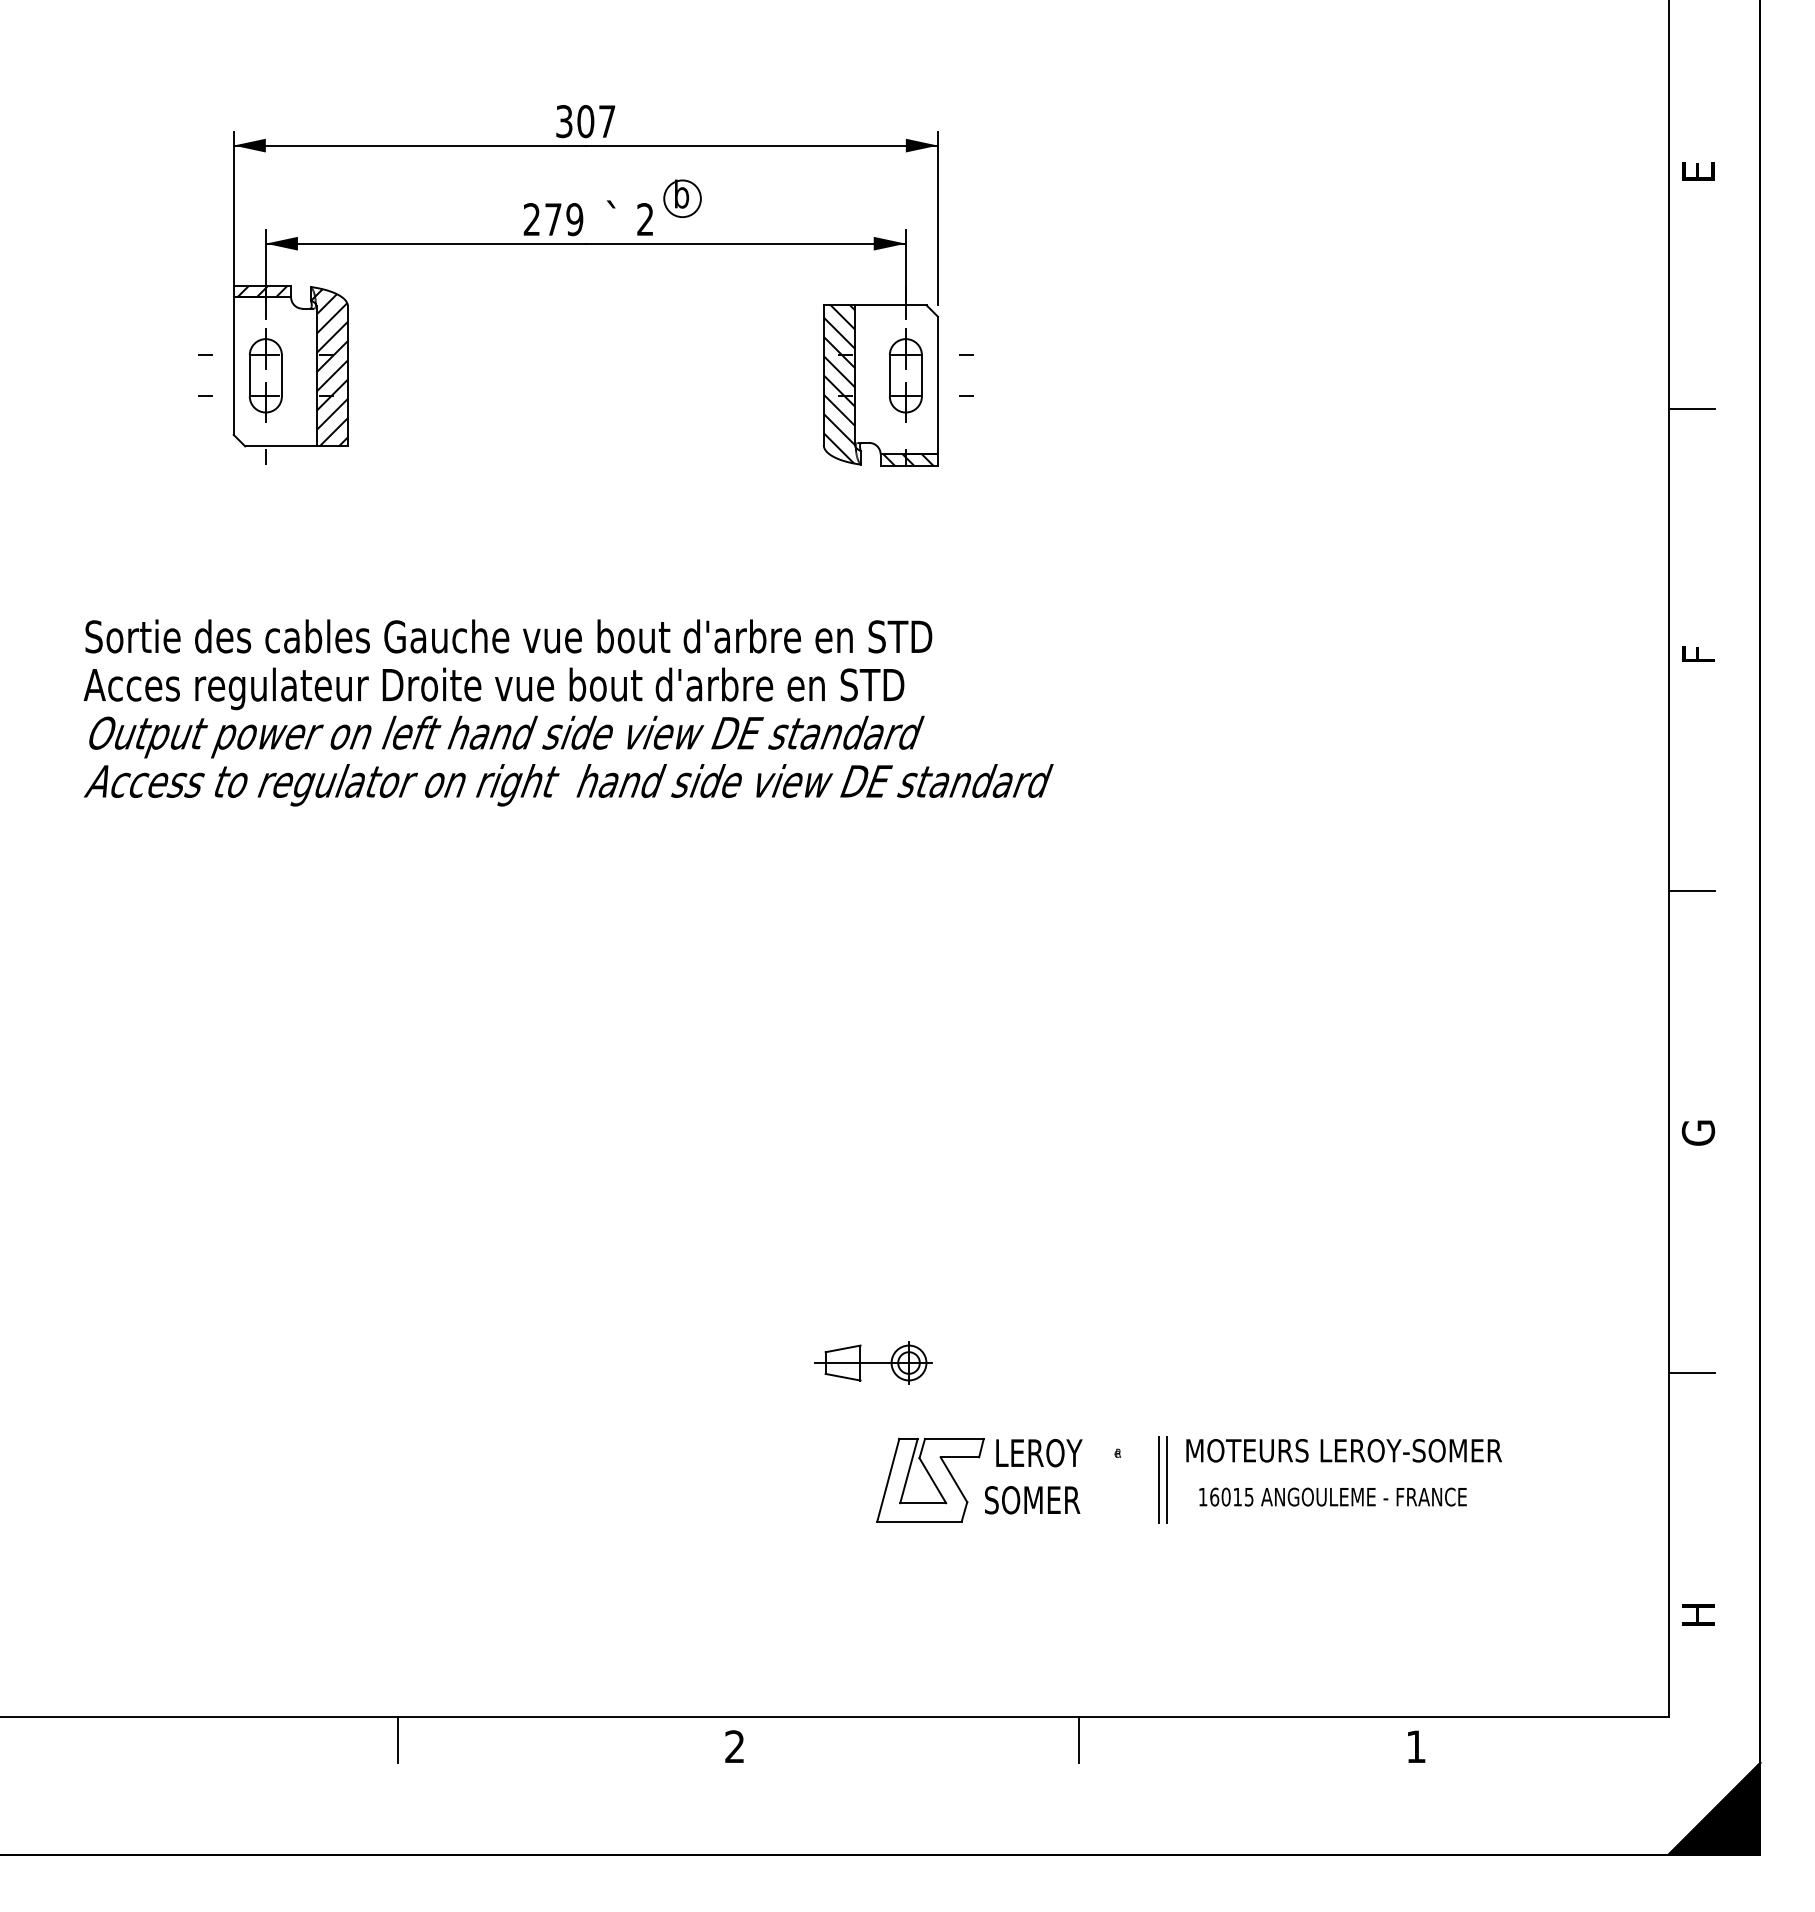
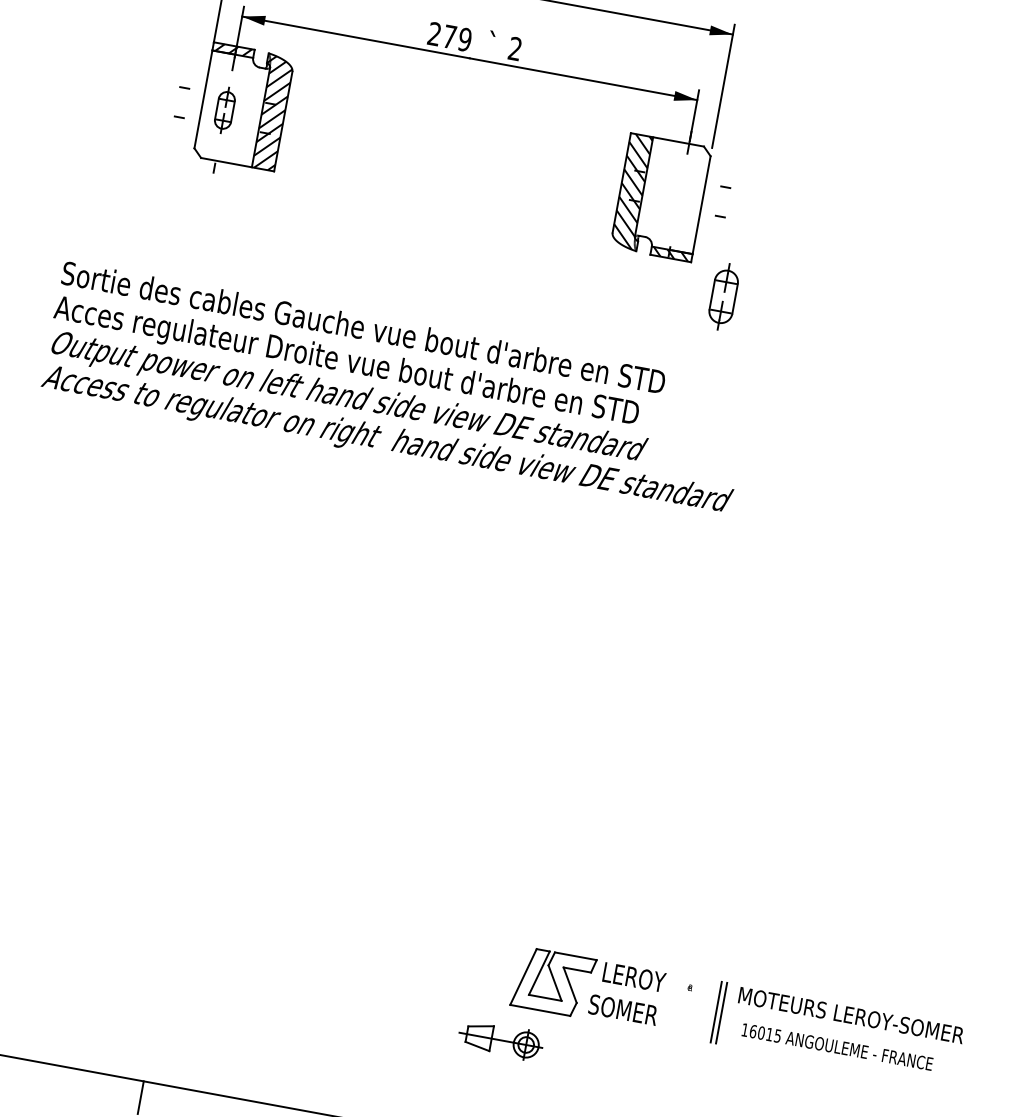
part: (682, 198) -> (544, 38), removed
part: (265, 375) -> (224, 110), size x0.7
part: (905, 375) -> (723, 296), moved
part: (873, 1362) -> (501, 1039), moved

